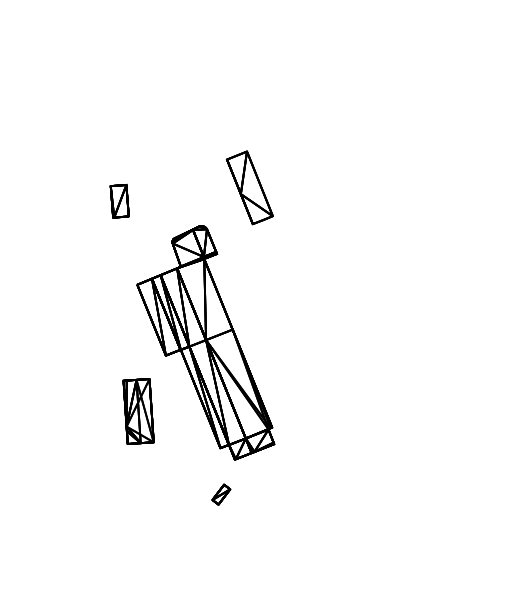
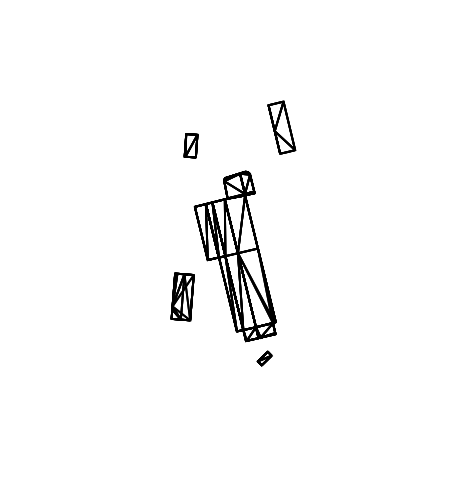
part: (249, 187) -> (281, 127), moved
part: (220, 494) -> (264, 358), moved

